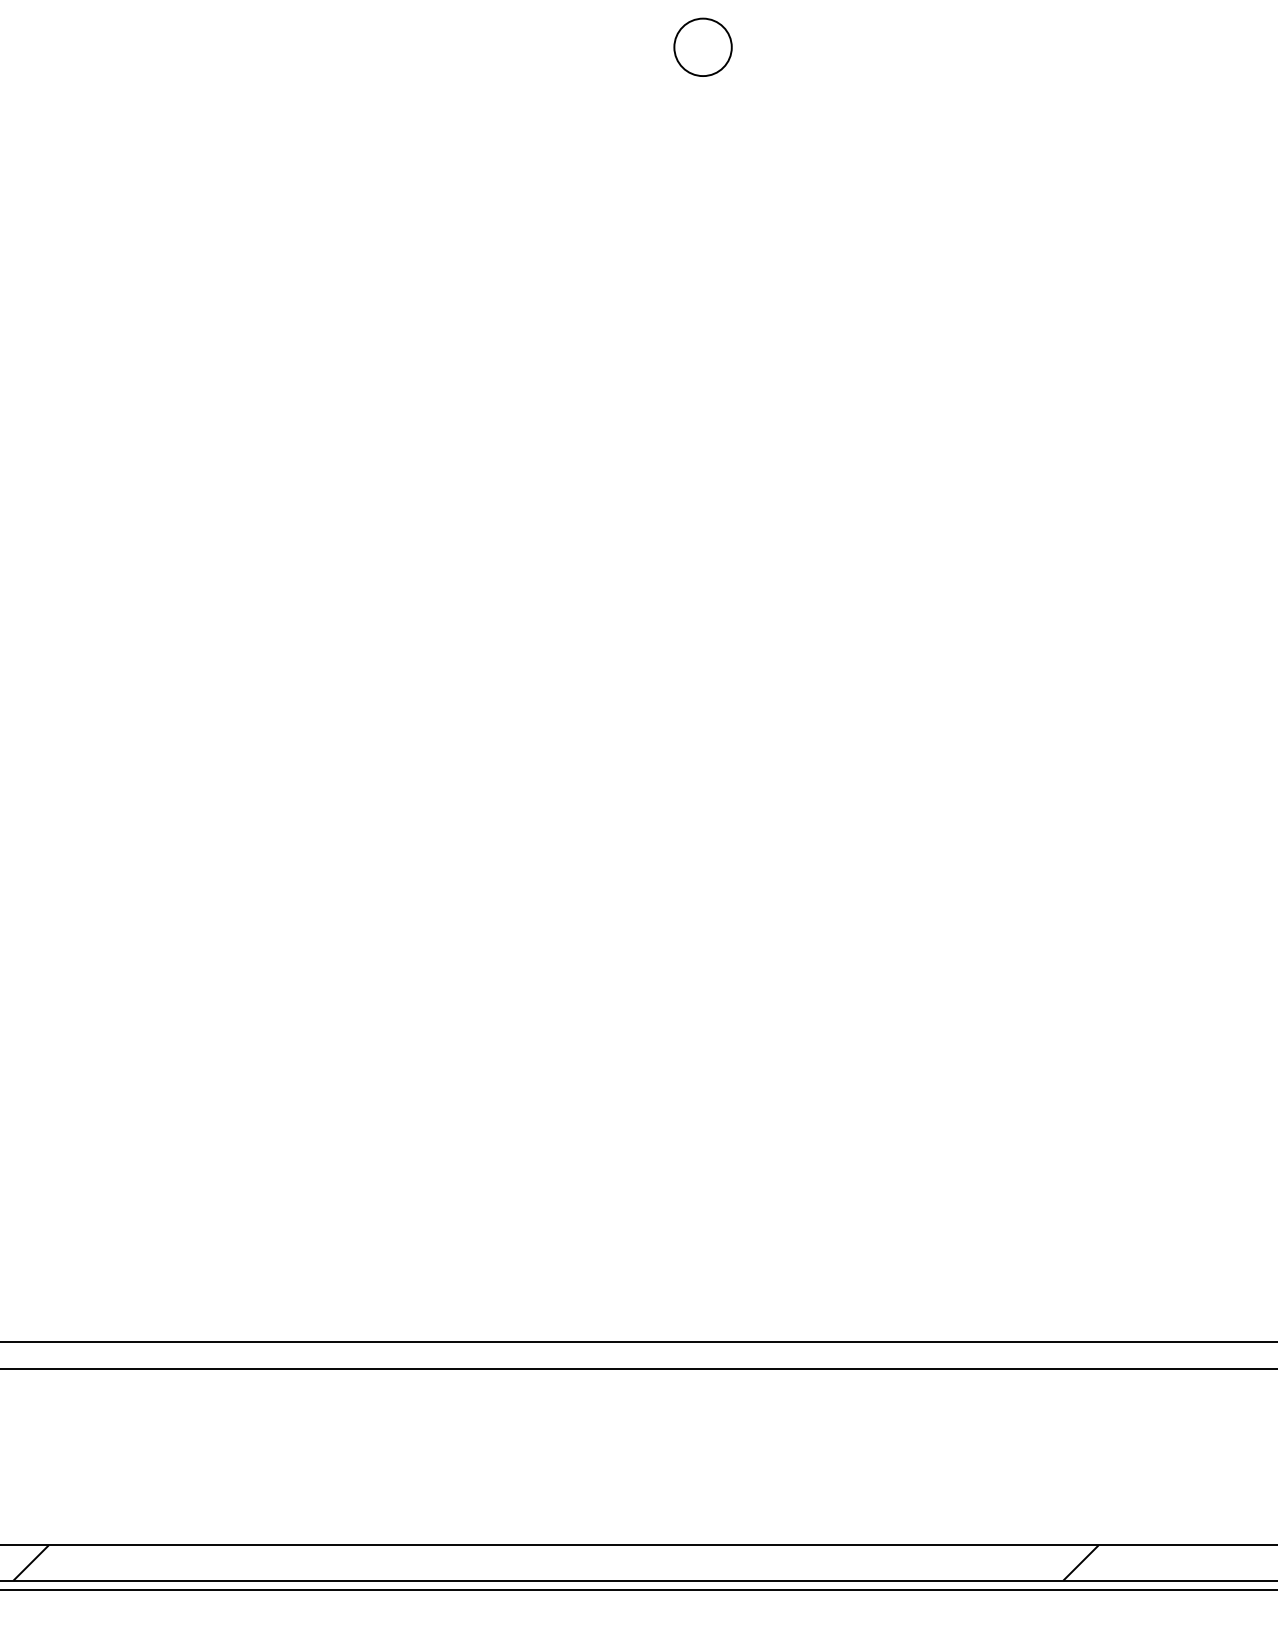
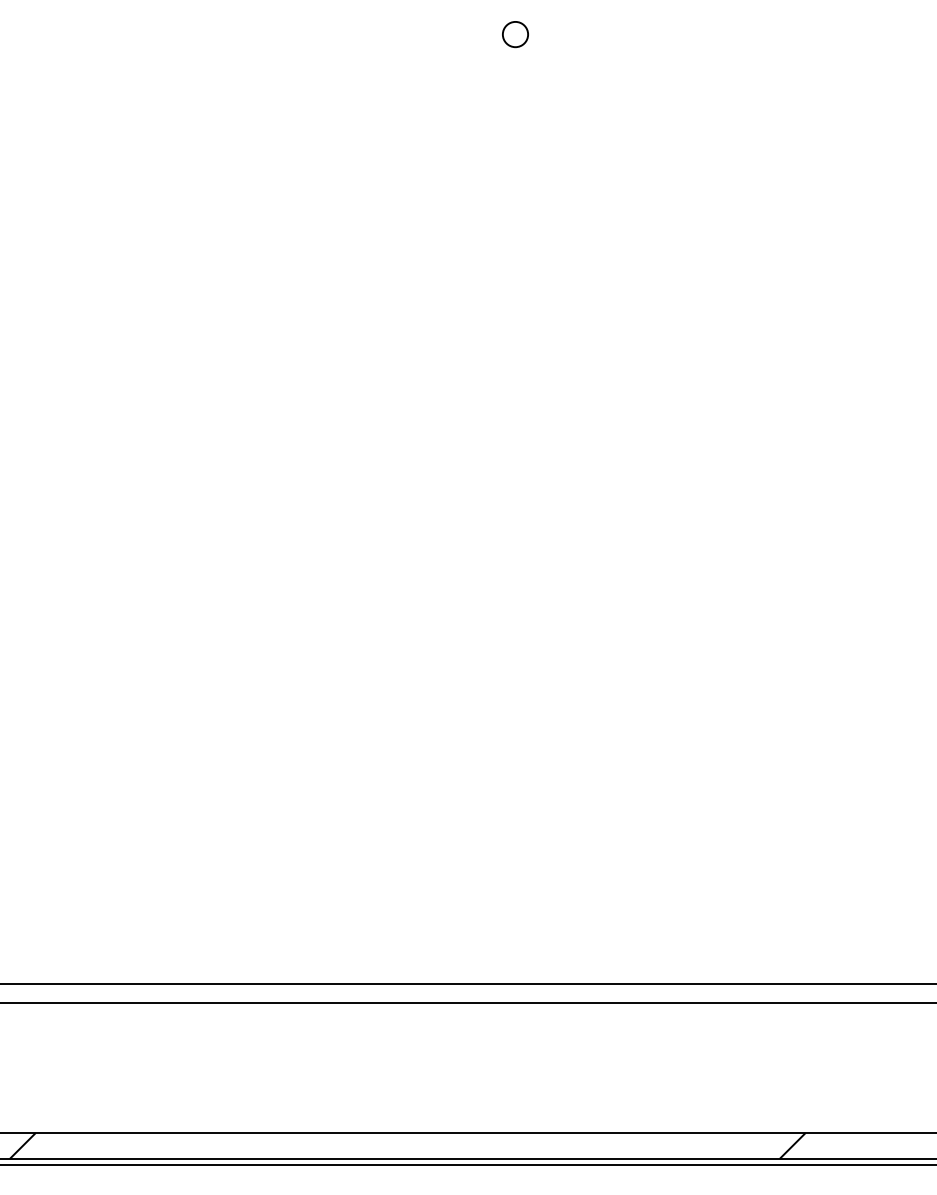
circle: (703, 47) -> (515, 34), size x0.6

